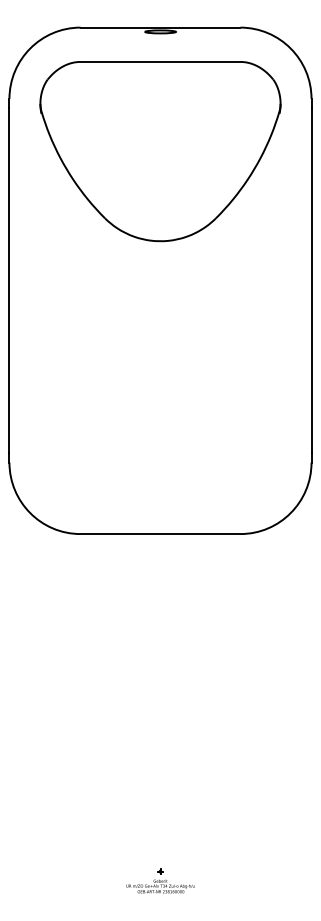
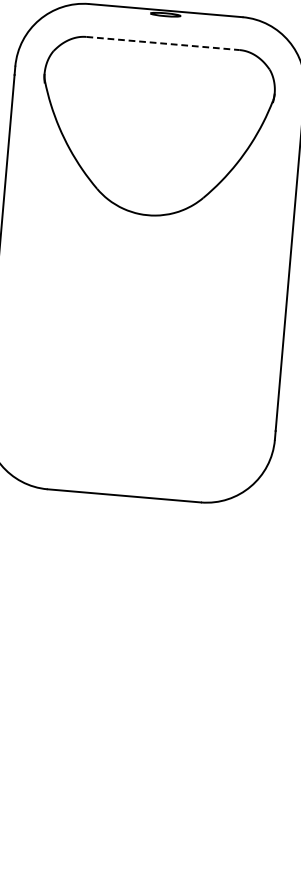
line: (160, 61) -> (163, 43), solid -> dashed
part: (160, 880) -> (95, 827), removed

